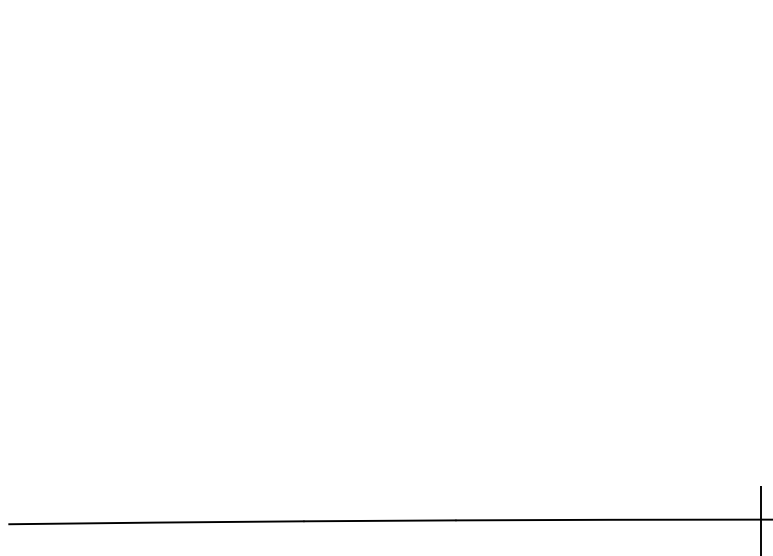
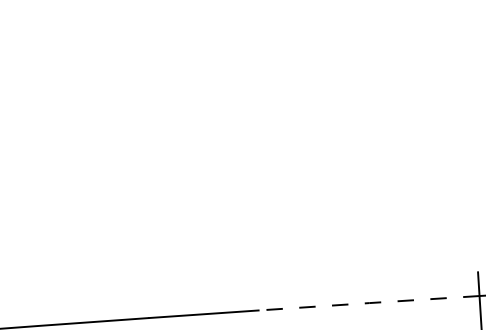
line: (608, 519) -> (369, 302), solid -> dashed

